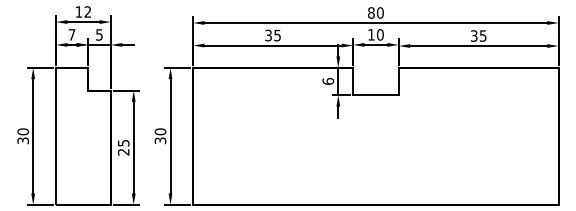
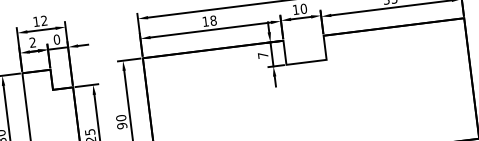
text: (71, 34) -> (32, 42), 7 -> 2
text: (99, 34) -> (56, 39), 5 -> 0
text: (273, 35) -> (209, 21), 35 -> 18
text: (328, 80) -> (263, 54), 6 -> 7
text: (160, 140) -> (122, 125), 30 -> 90

